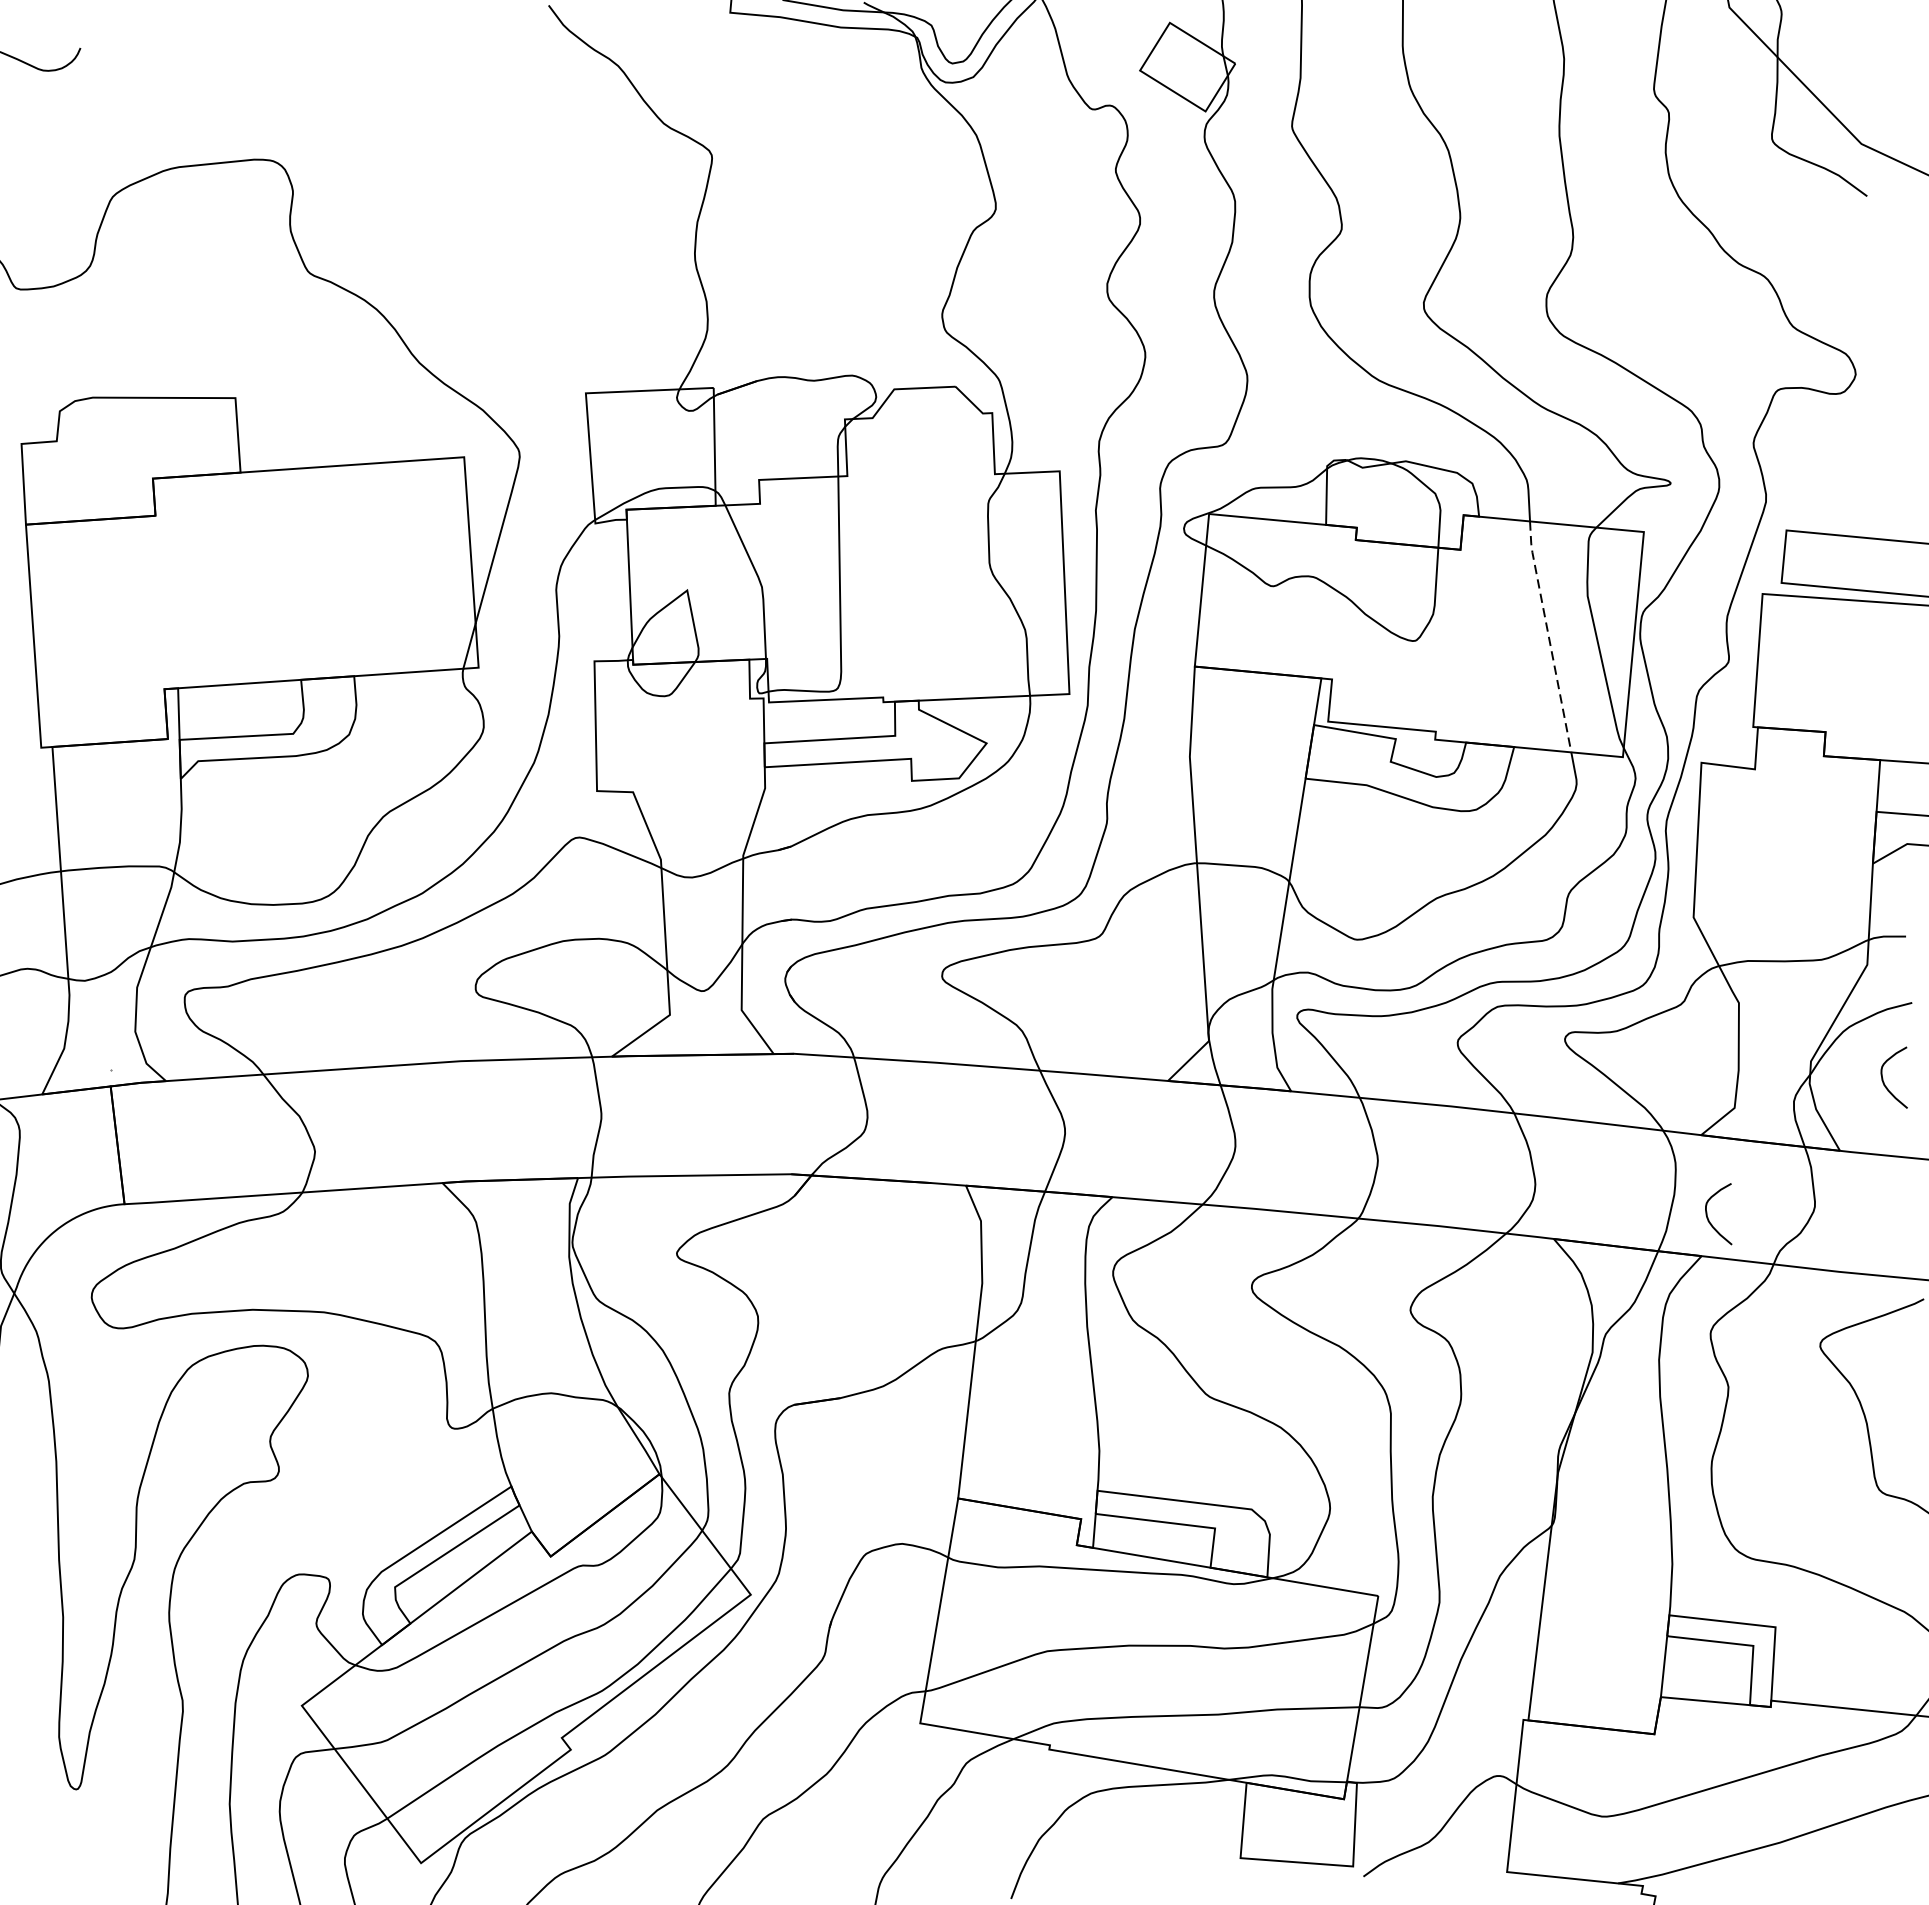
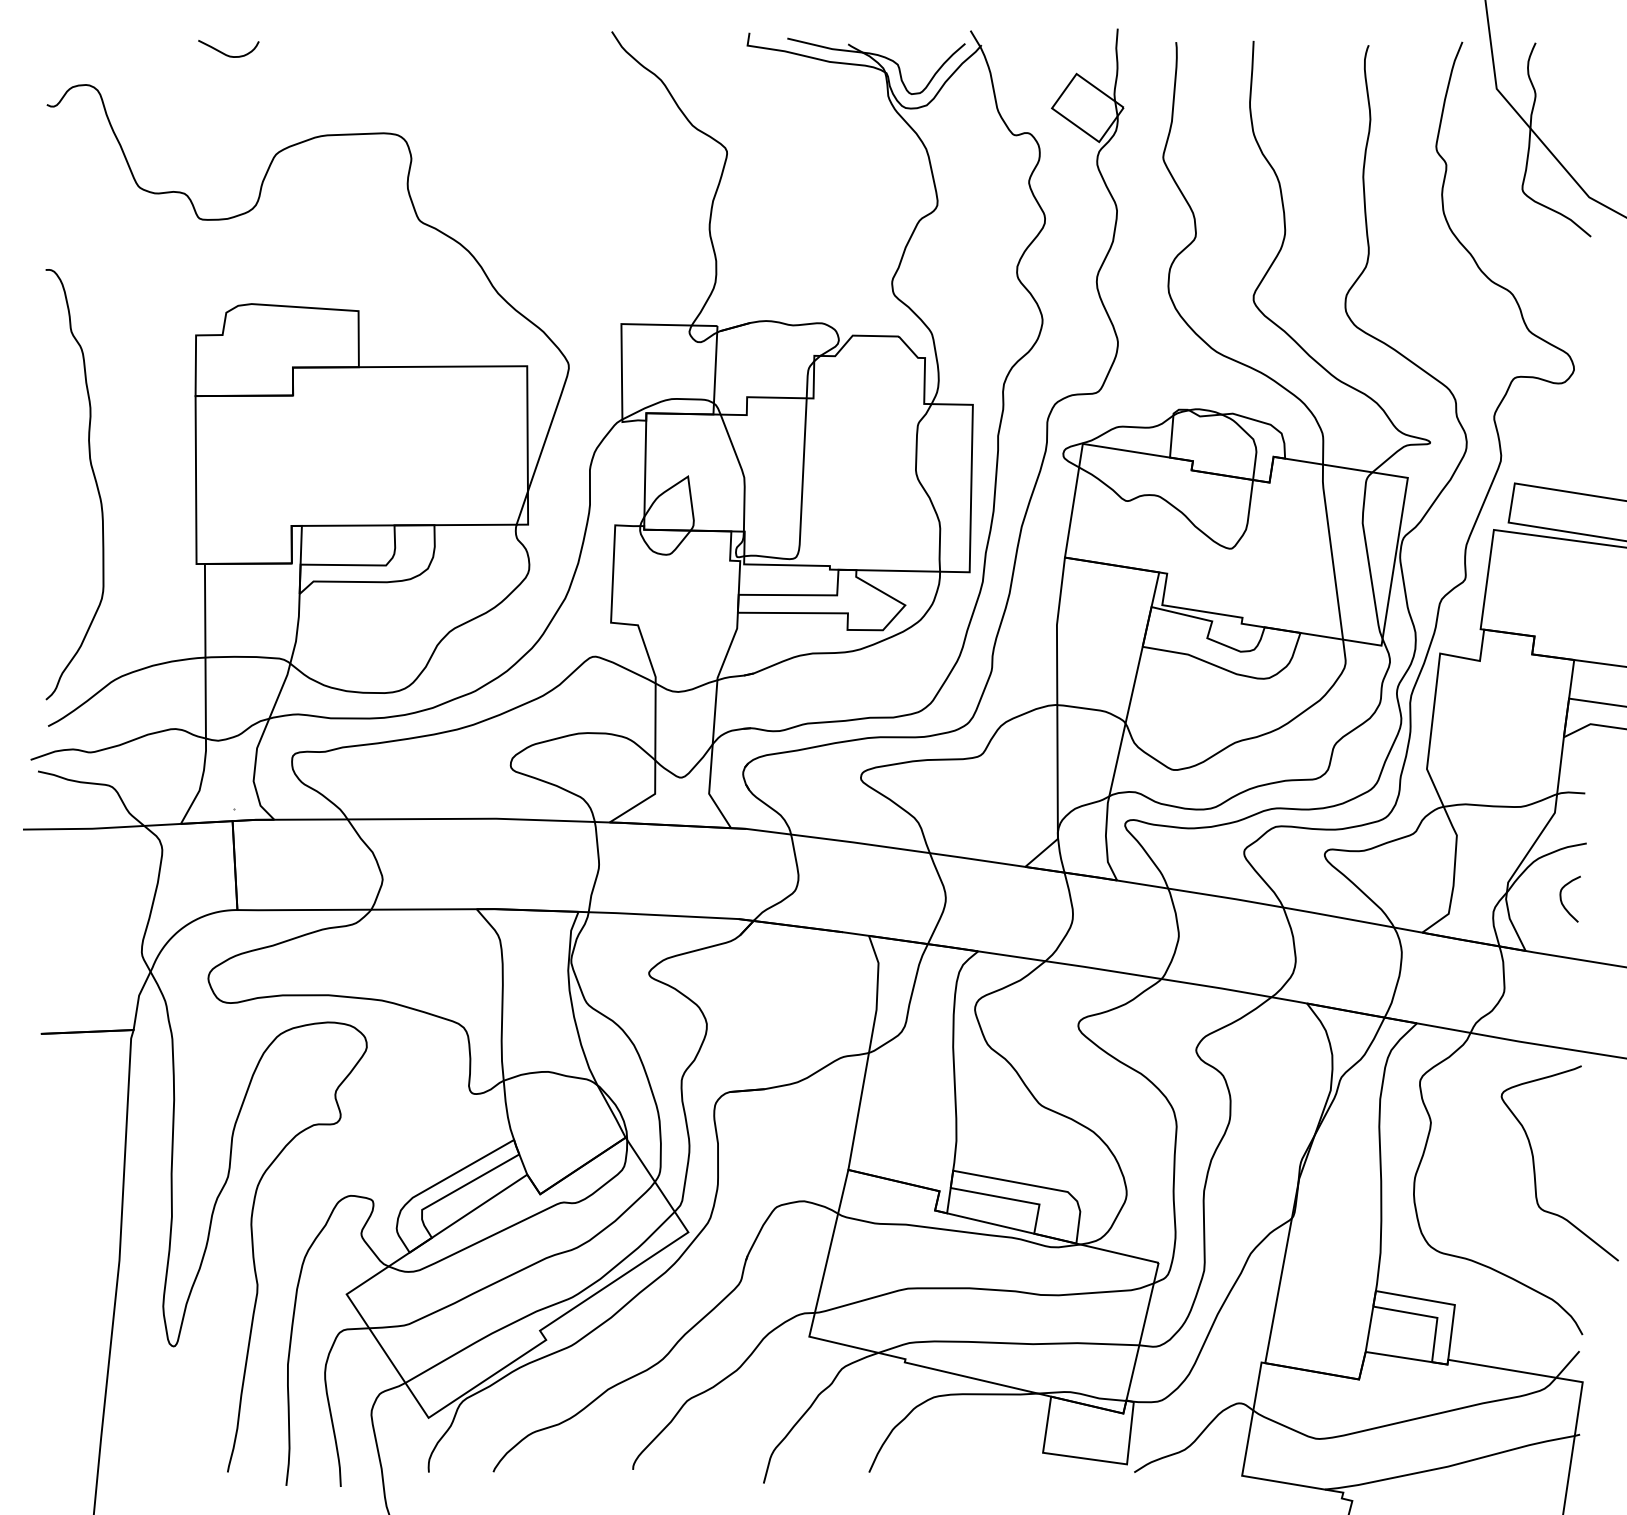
line: (1548, 636) -> (1331, 551), dashed -> solid
curve: (1709, 1218) -> (1424, 995), removed

